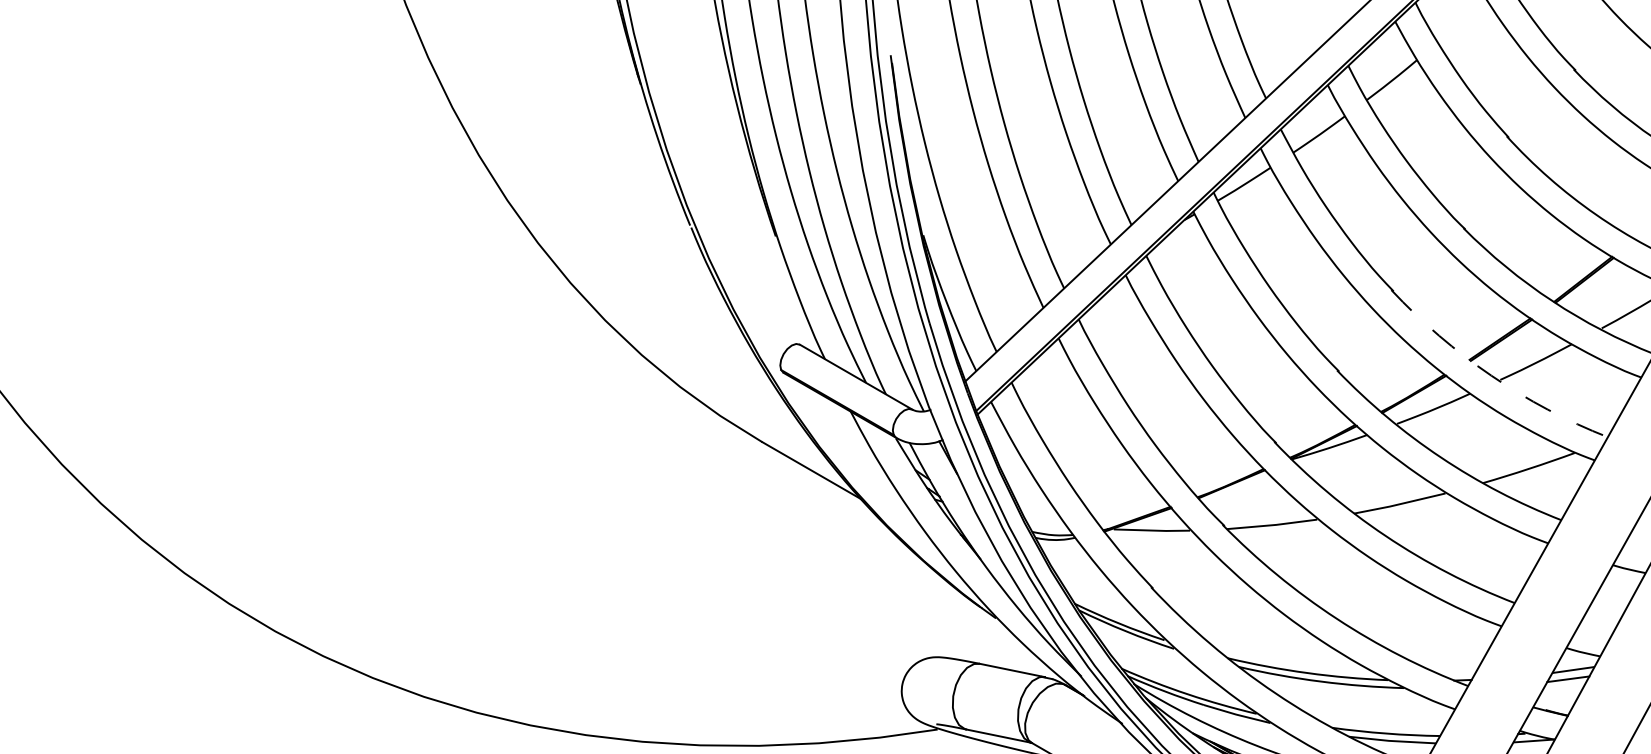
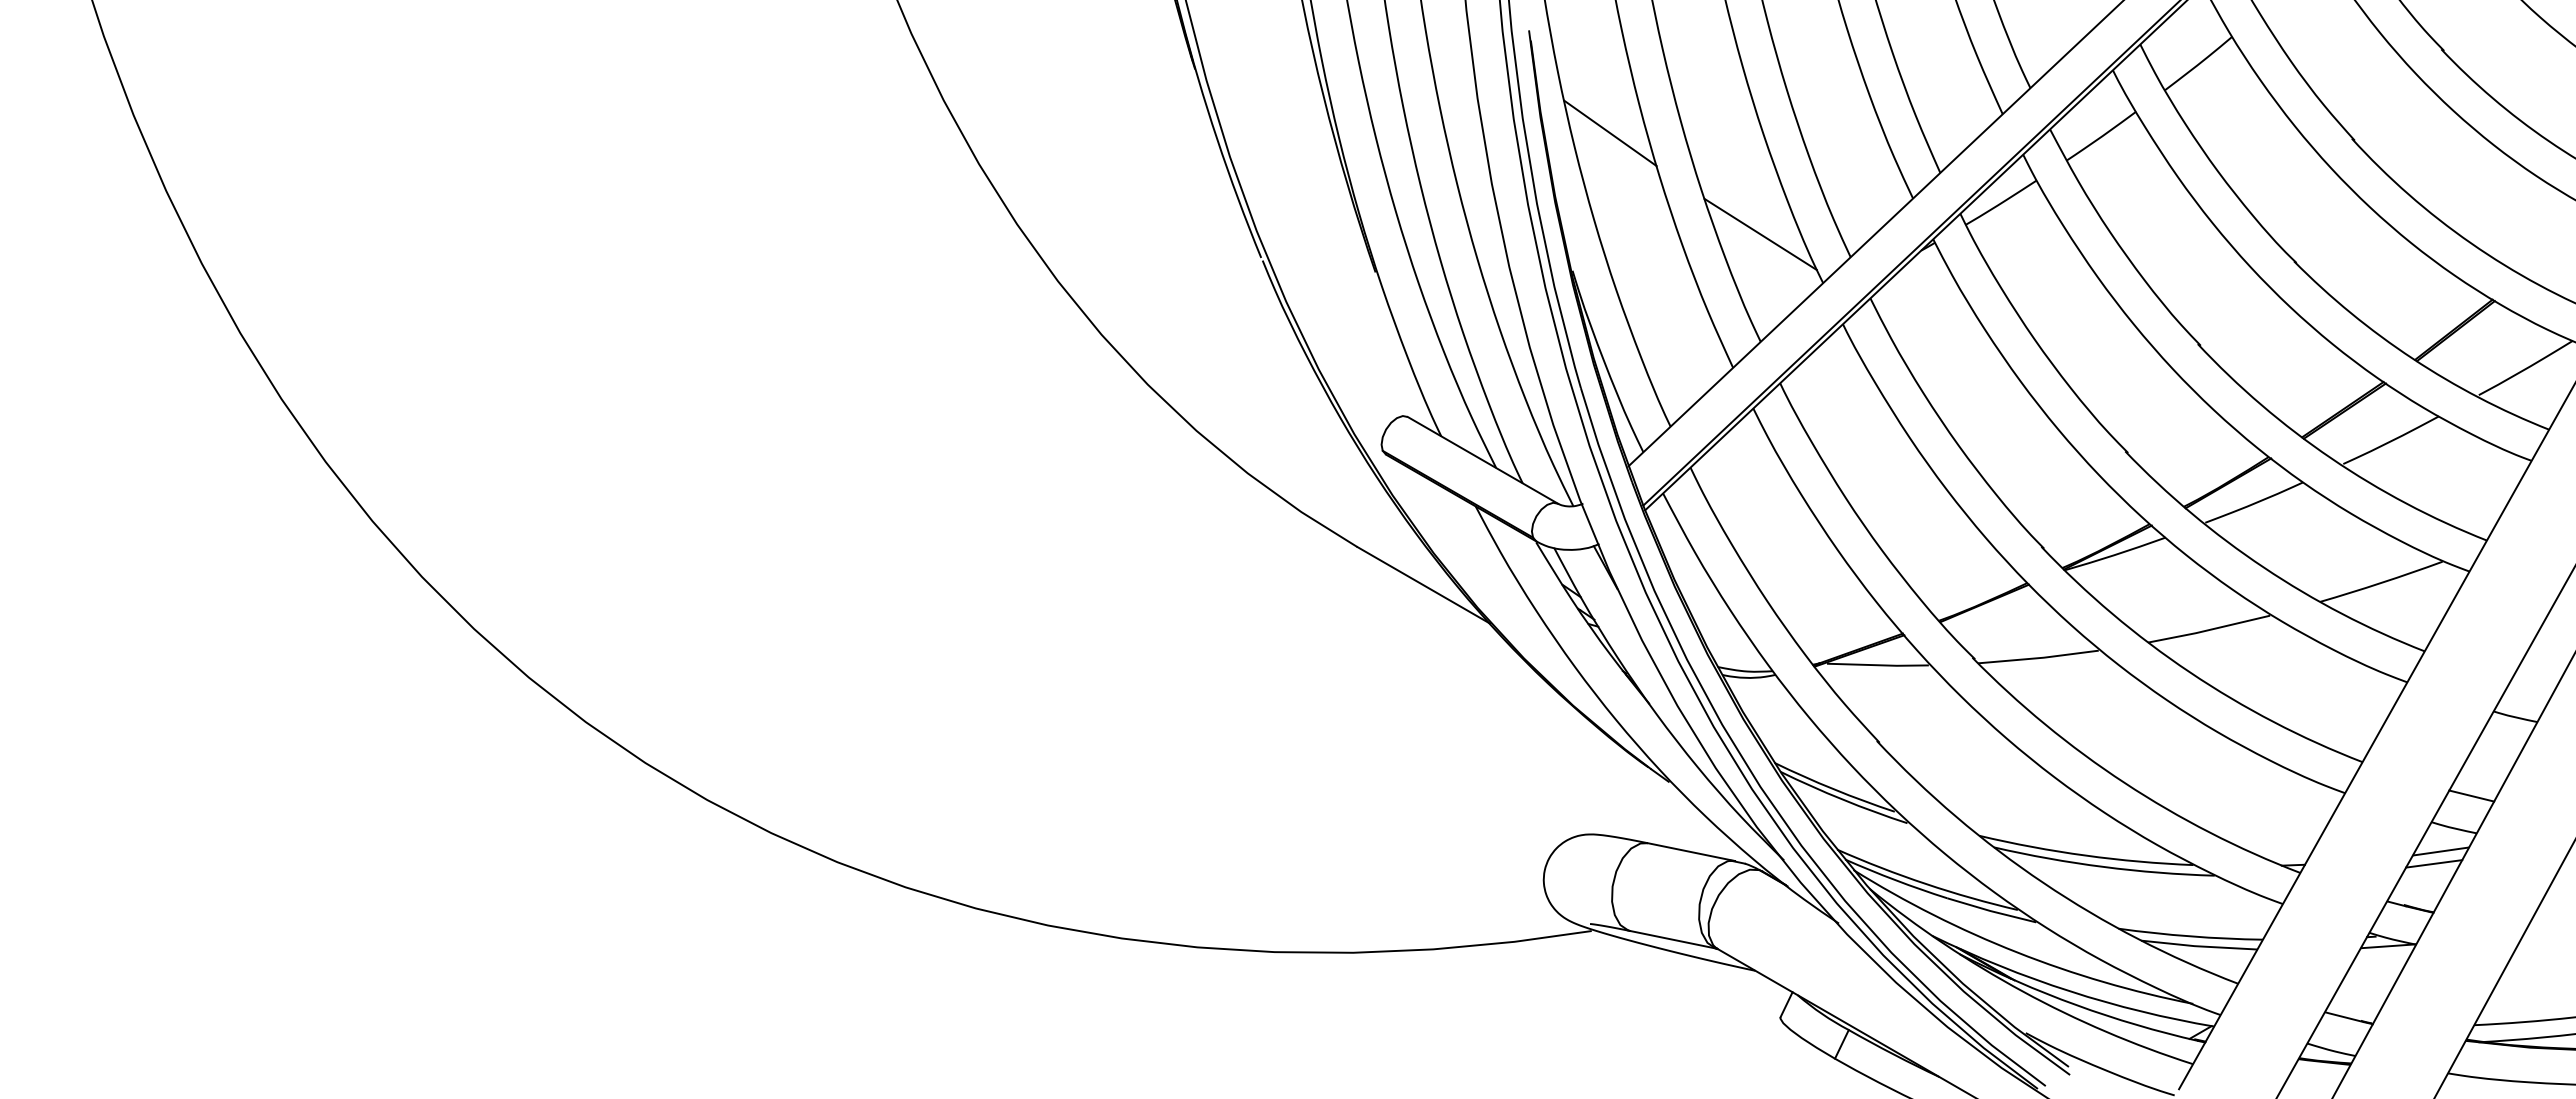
line: (951, 132) -> (1610, 133), added
line: (1063, 208) -> (1760, 234), added
arc: (1491, 375) -> (2331, 458), dashed -> solid
line: (1596, 628) -> (2471, 795), added

